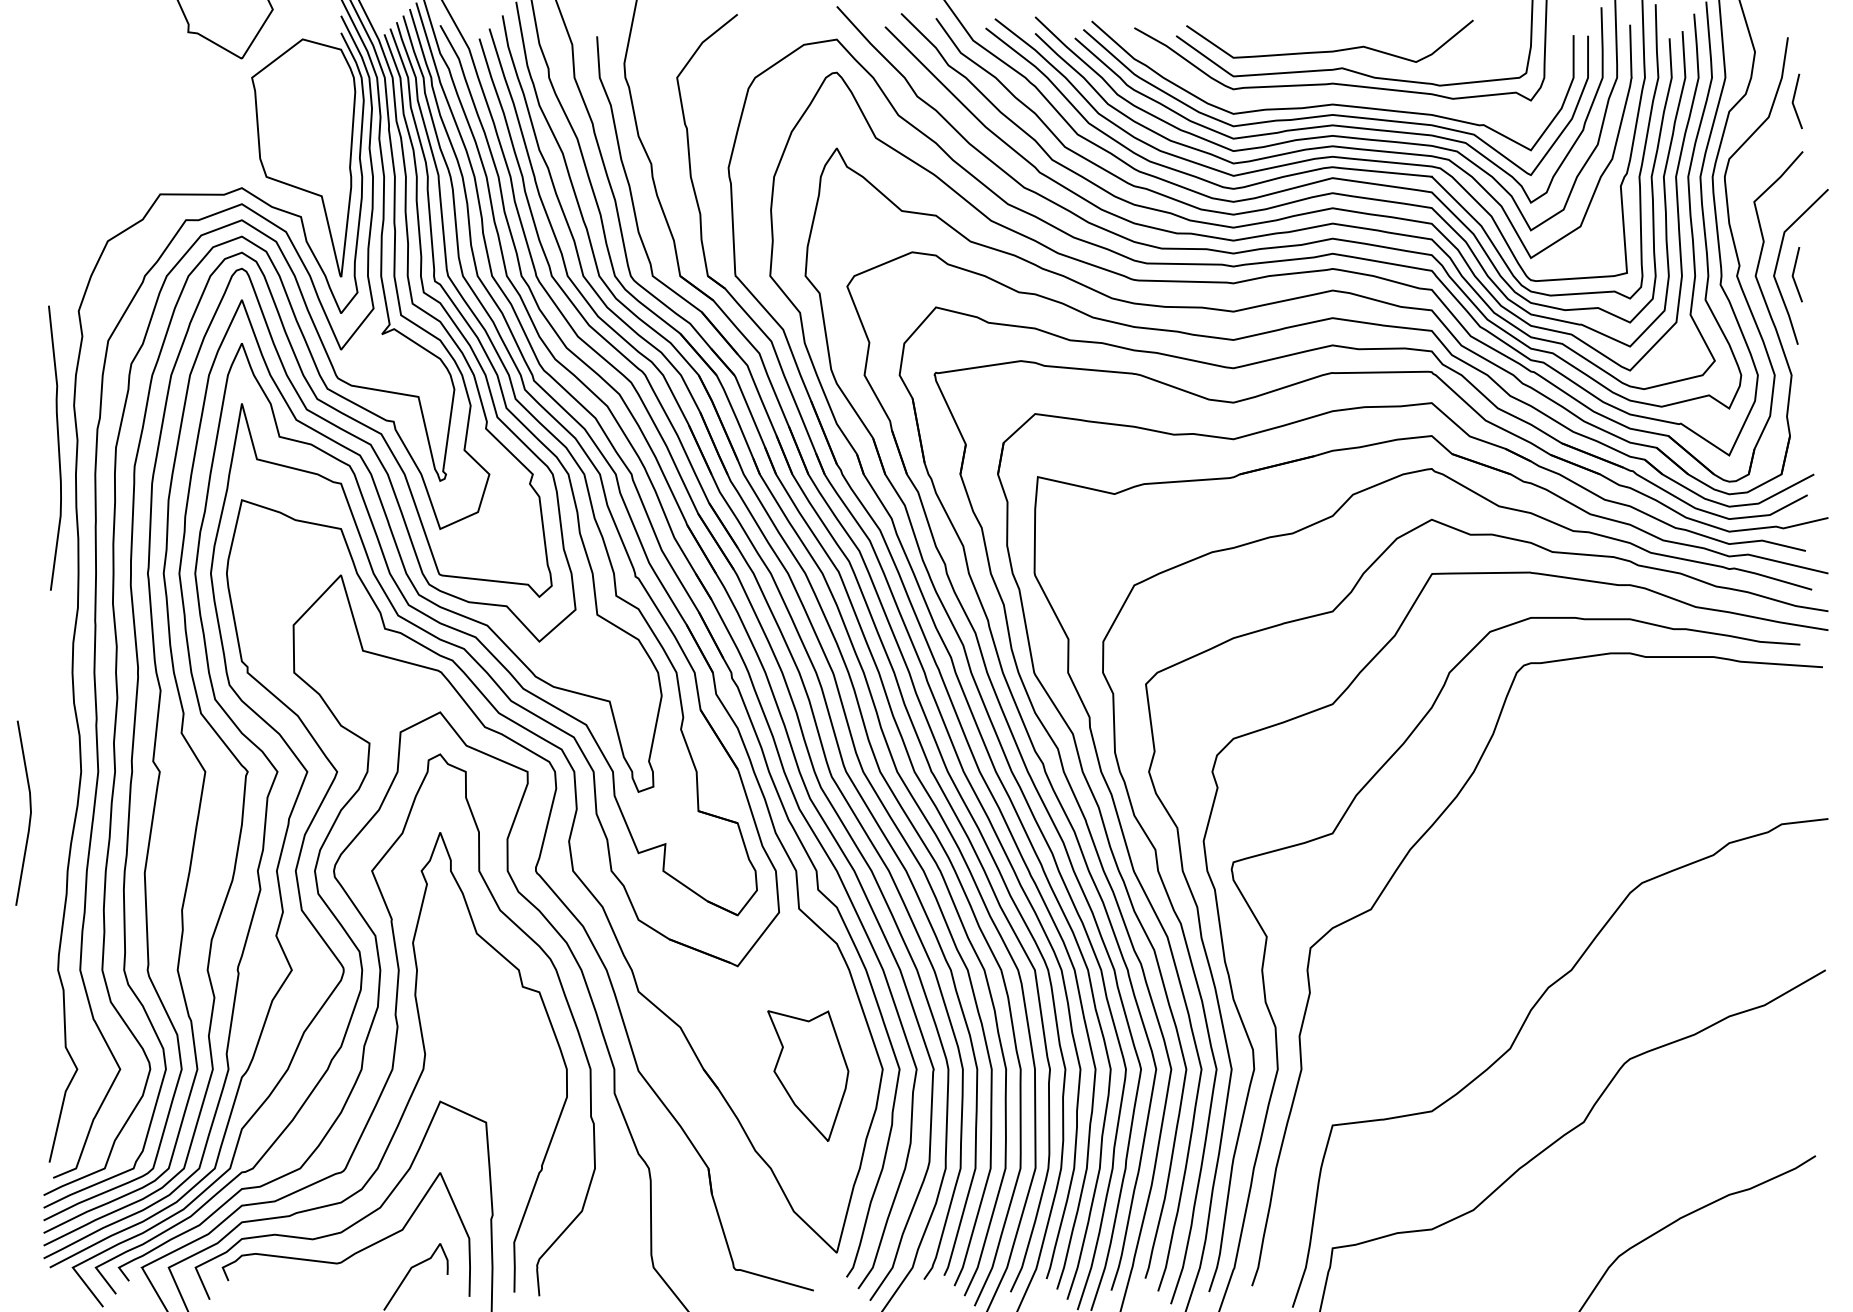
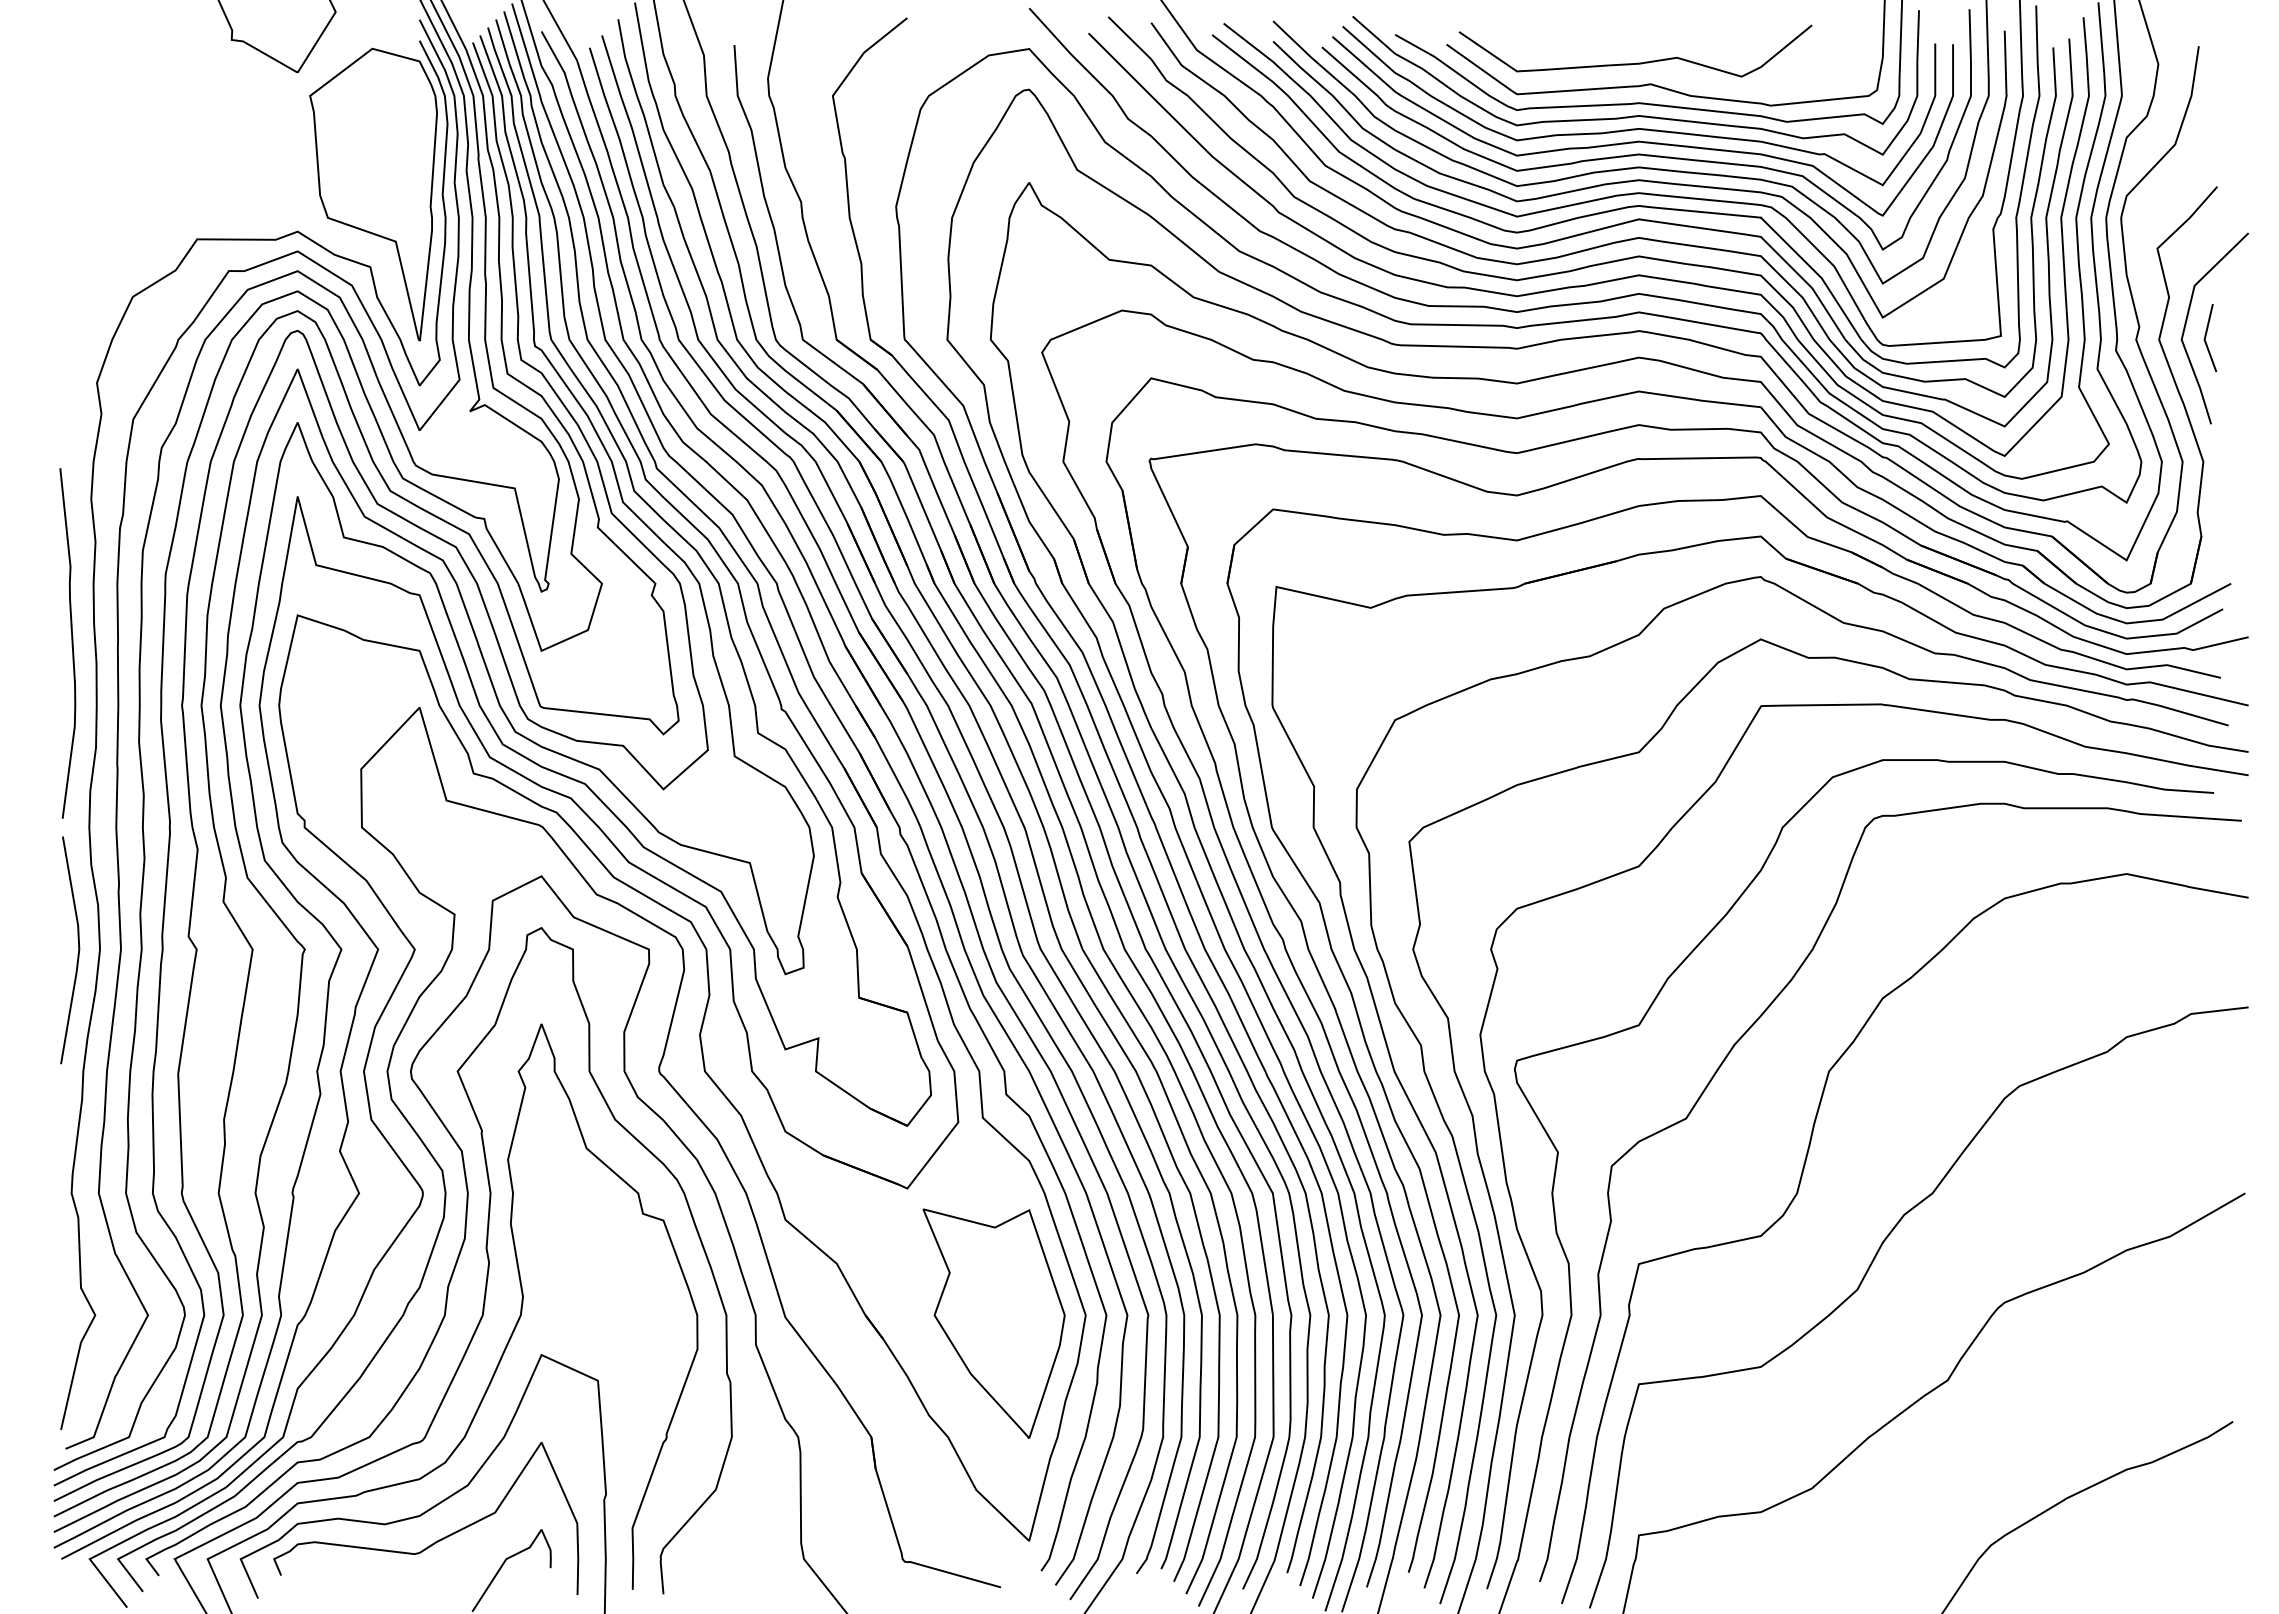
curve: (1329, 93) -> (1635, 115), added
line: (1794, 100) -> (2206, 124), removed
curve: (58, 448) -> (71, 643), moved
line: (30, 813) -> (78, 950), moved
curve: (1462, 969) -> (1798, 1192), added
part: (807, 1076) -> (993, 1323), size x1.43

